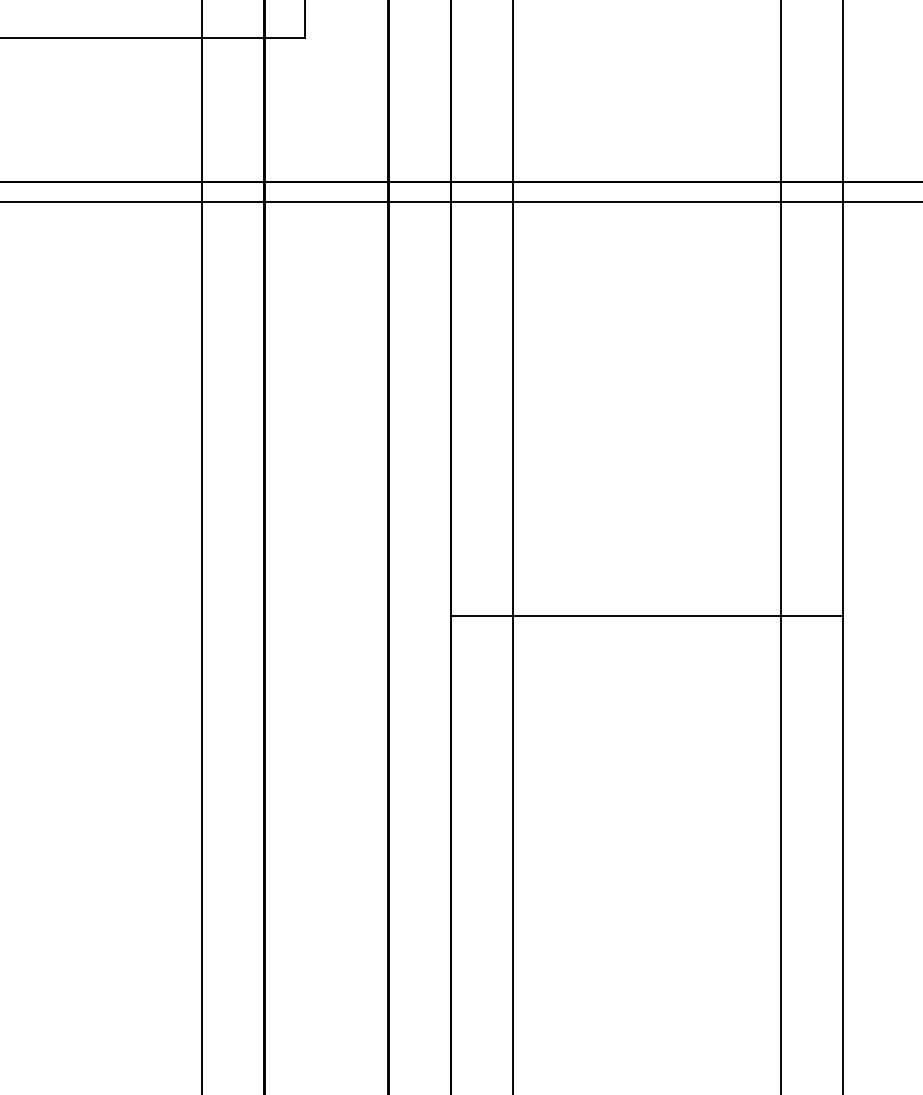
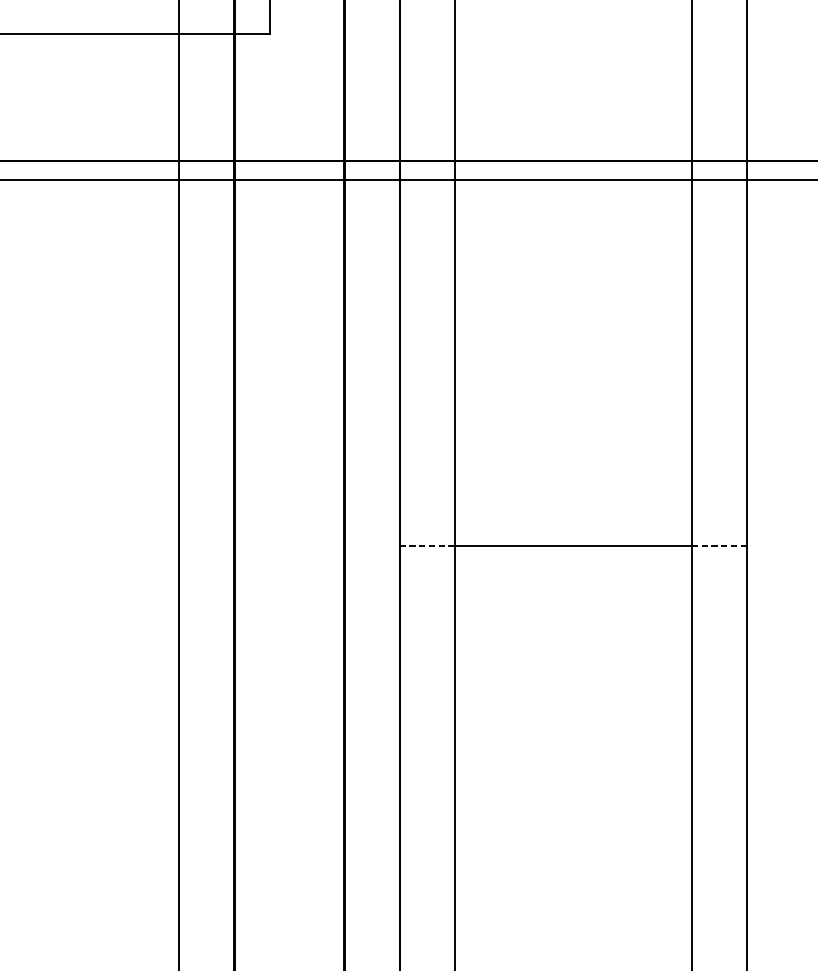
line: (481, 616) -> (426, 546), solid -> dashed
line: (811, 616) -> (719, 546), solid -> dashed

